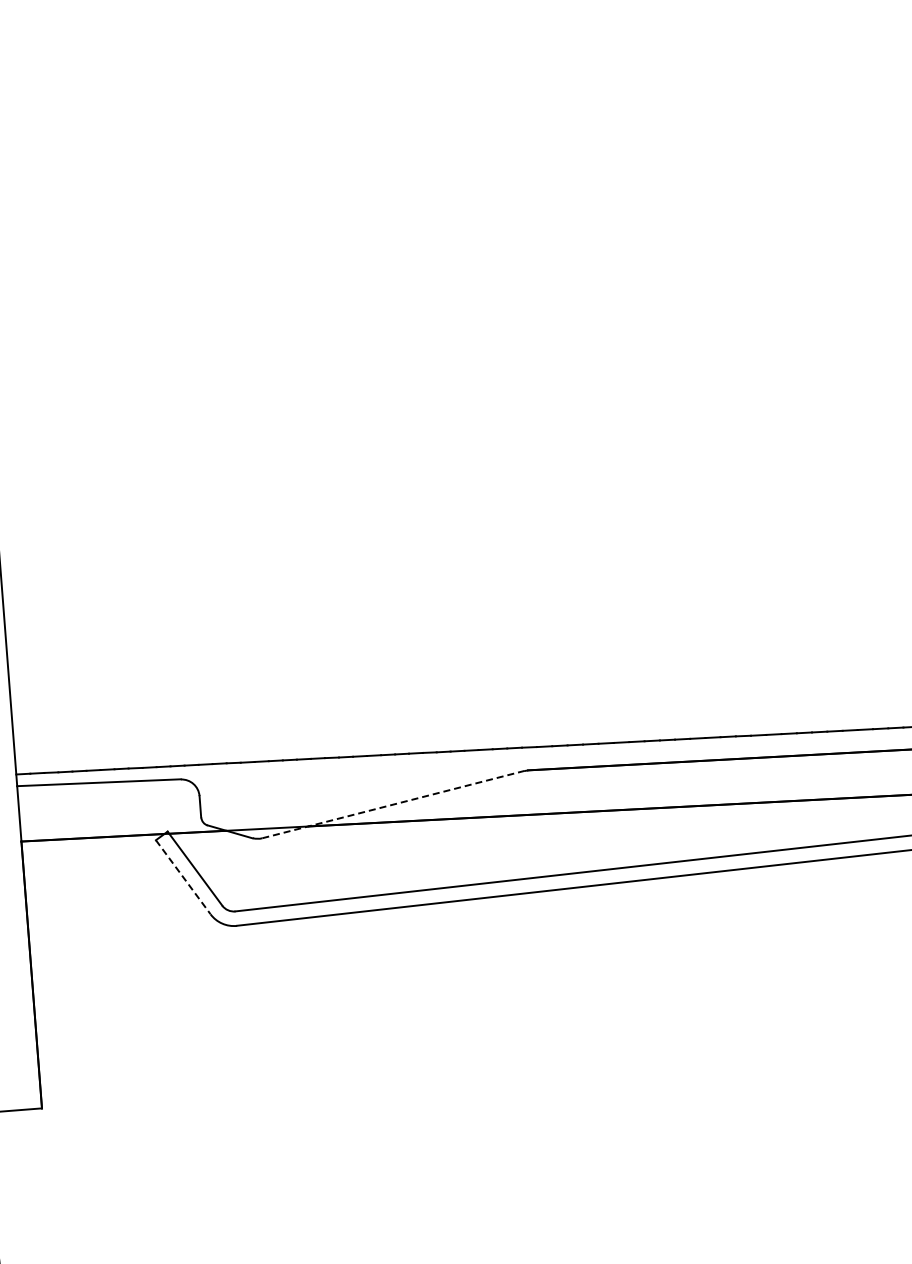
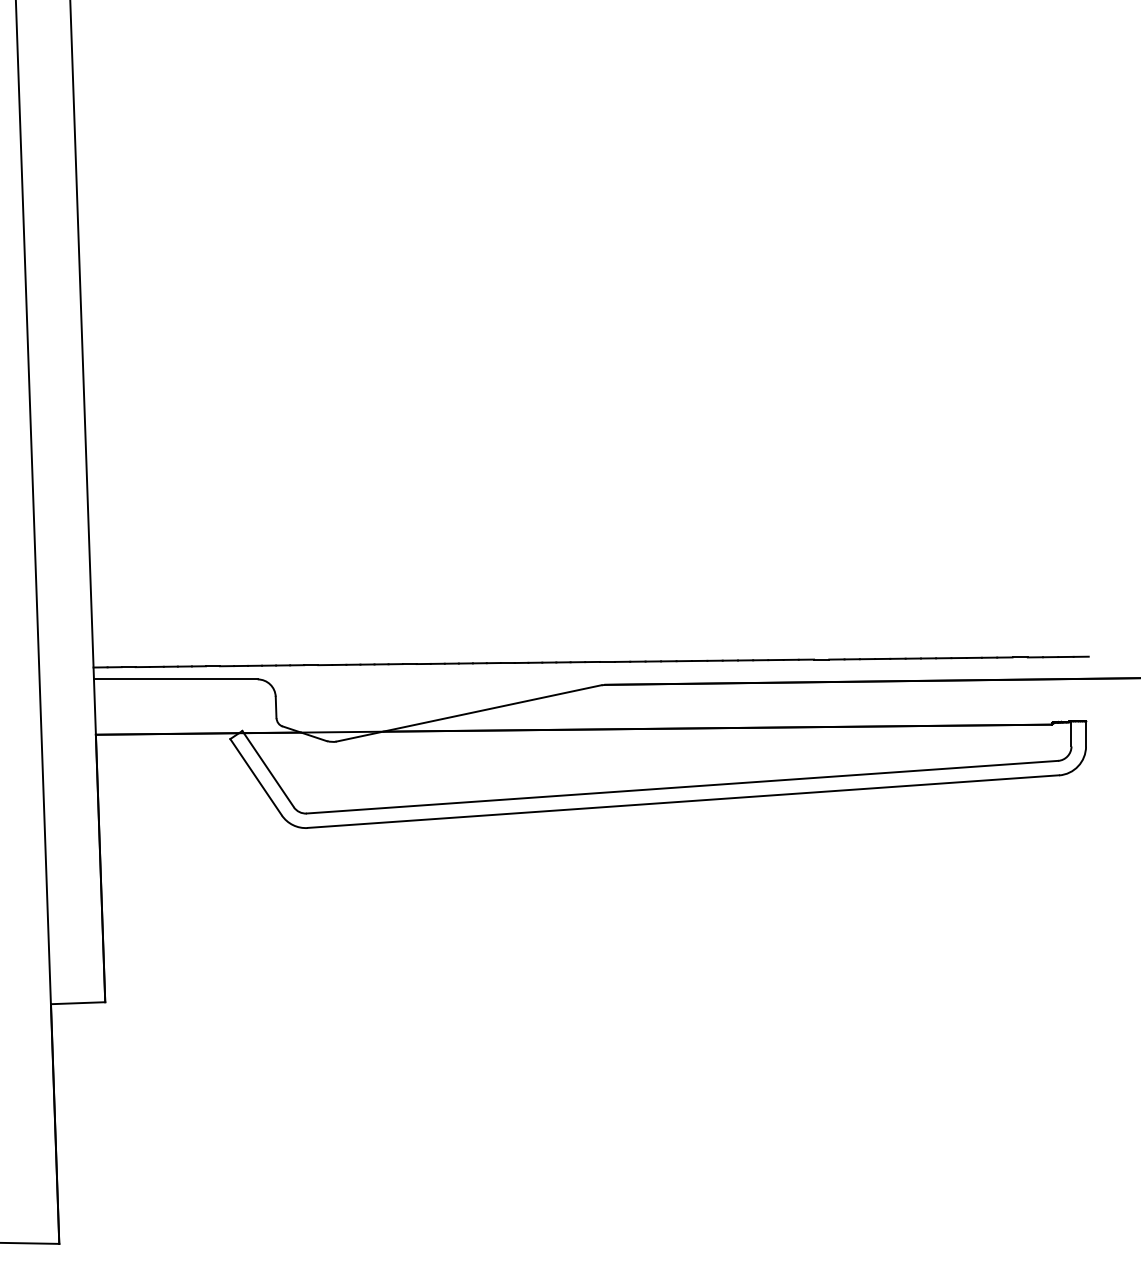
line: (393, 804) -> (469, 713), dashed -> solid
line: (183, 877) -> (256, 777), dashed -> solid

